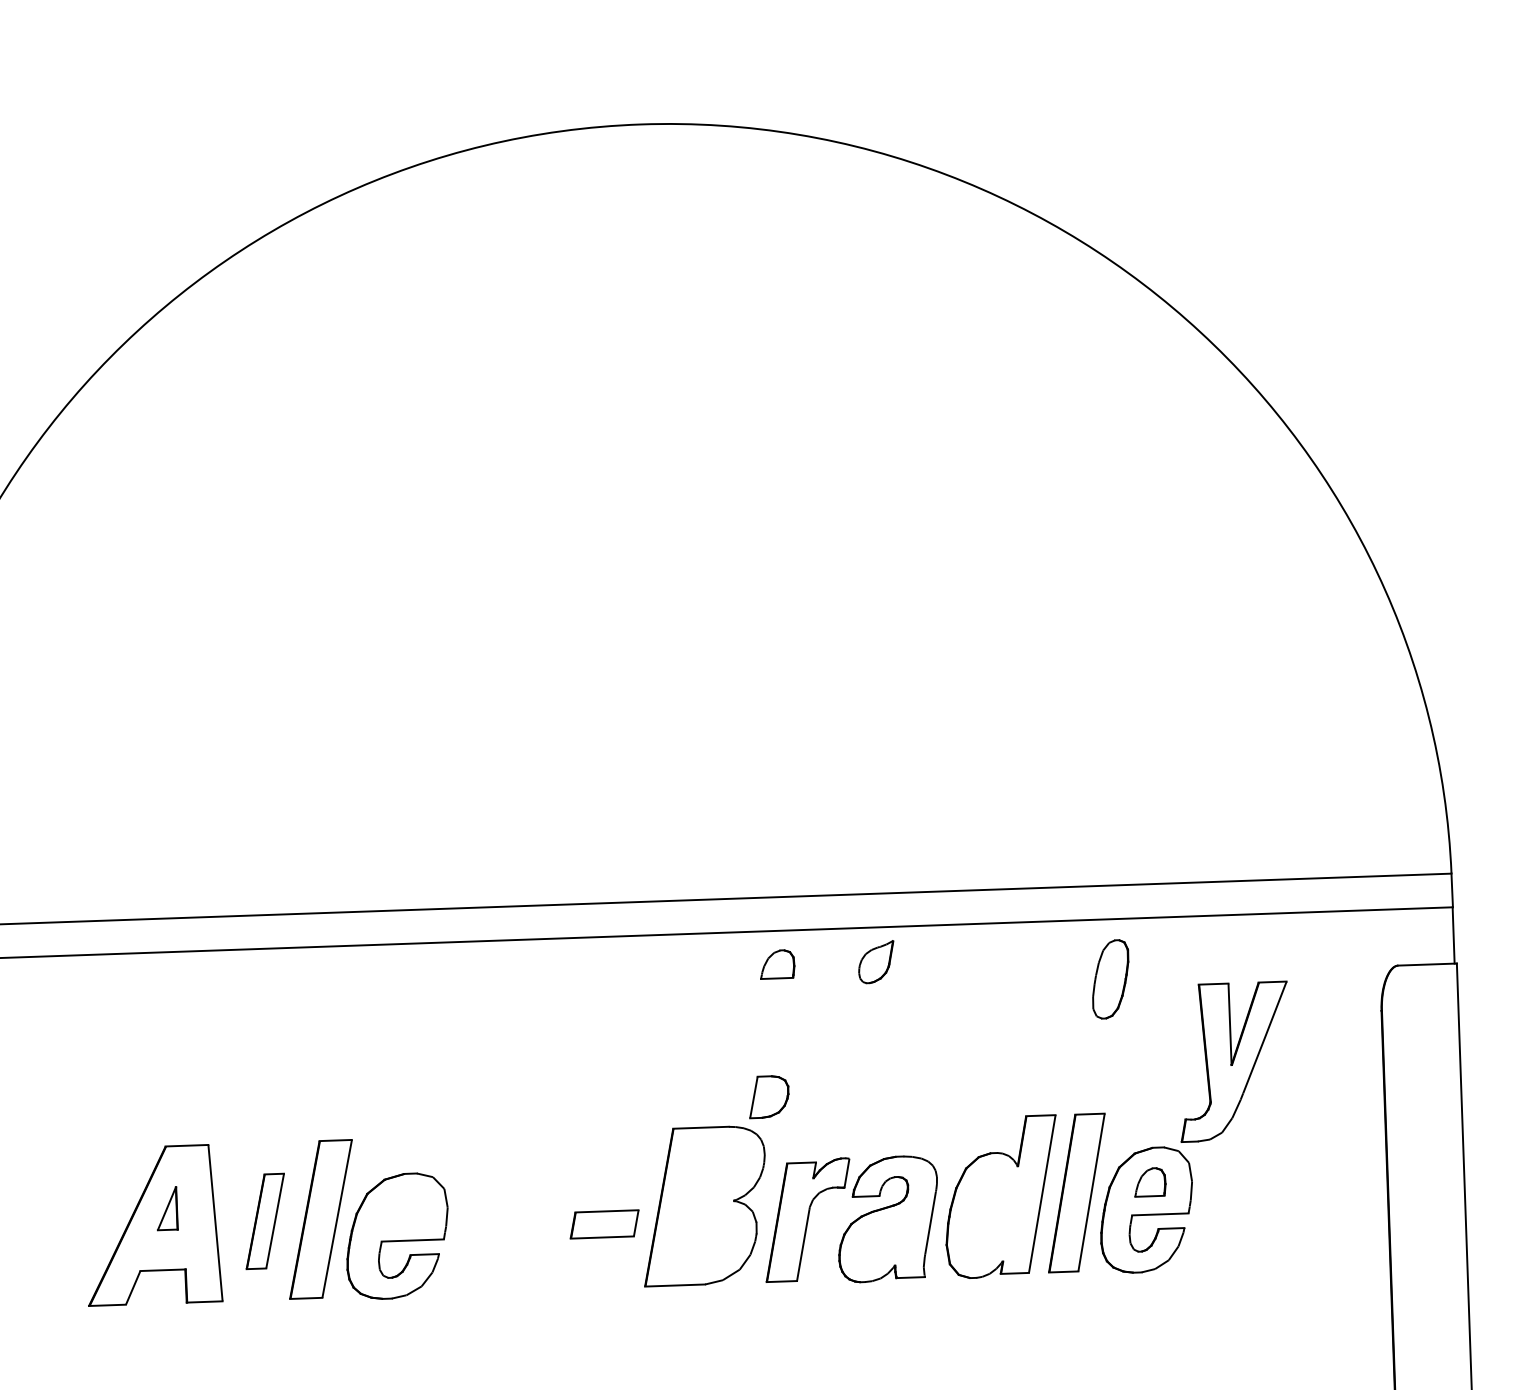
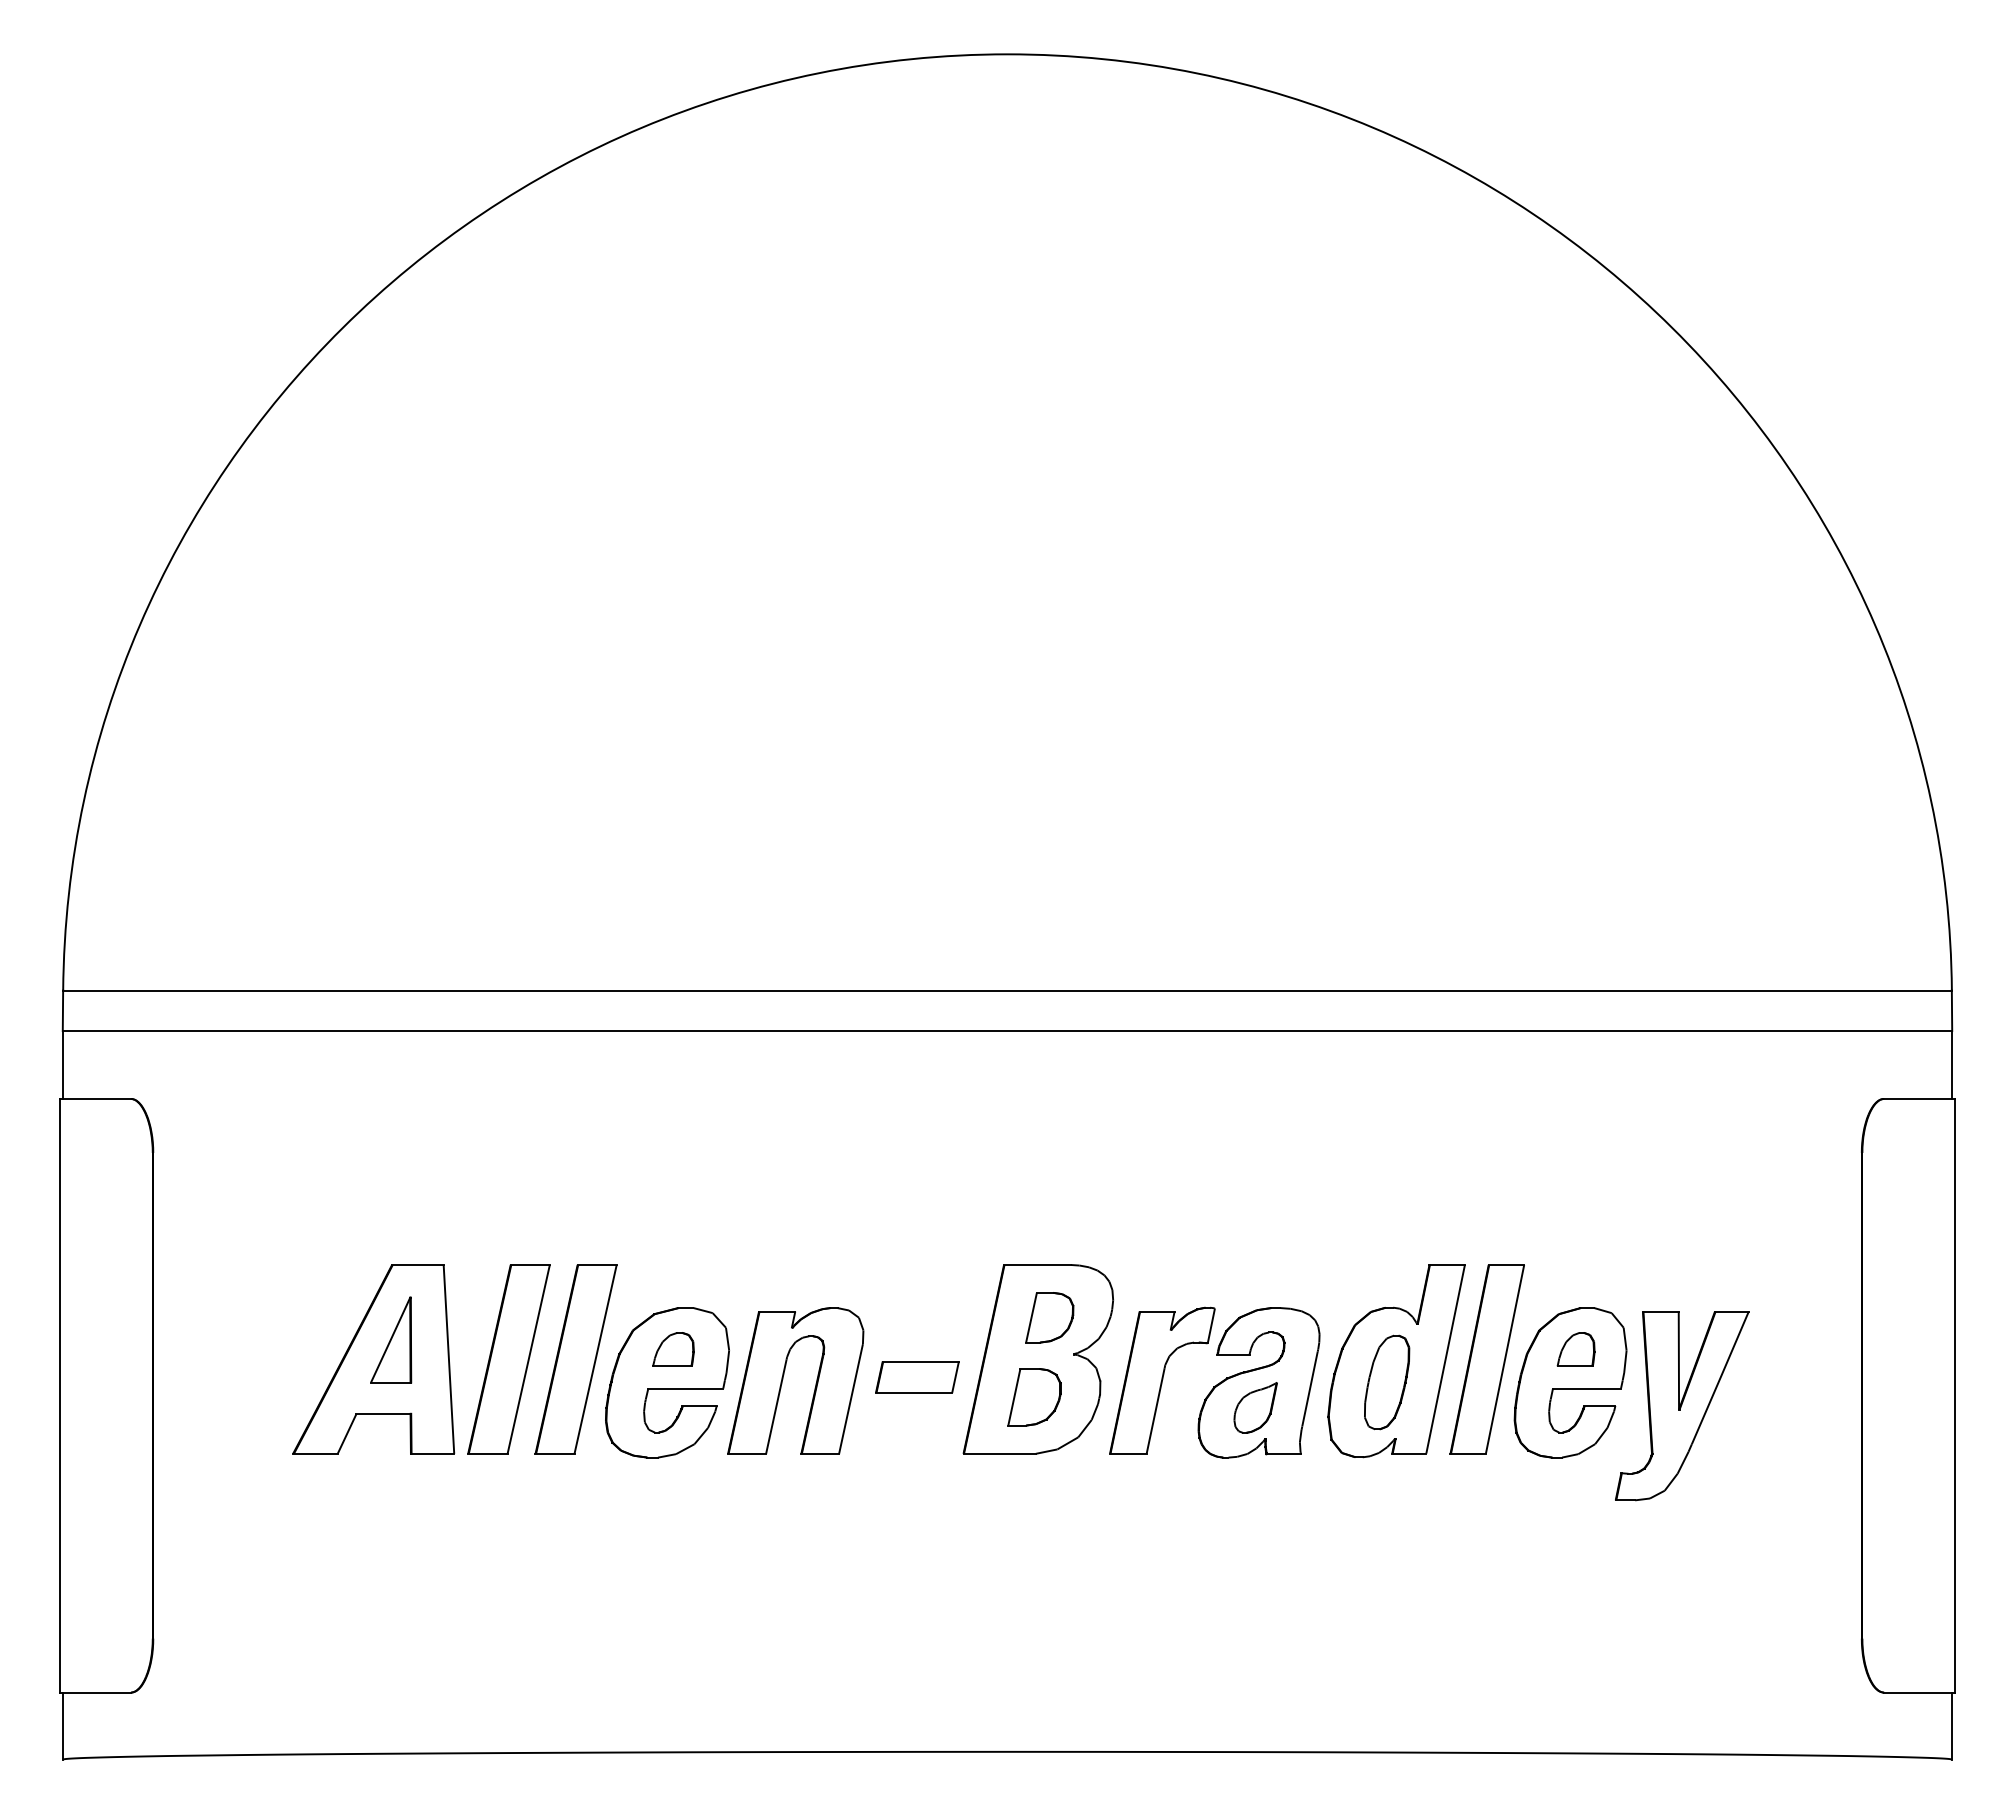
part: (876, 961) -> (1255, 1407), moved
part: (777, 964) -> (673, 1349), moved
part: (1111, 979) -> (1387, 1382), moved
part: (1234, 1062) -> (1682, 1406), moved
part: (768, 1096) -> (1049, 1317), moved
part: (167, 1208) -> (391, 1339), size x1.67
part: (264, 1221) -> (508, 1359), size x1.67
part: (493, 1230) -> (783, 1379), added
part: (702, 1237) -> (1034, 1397), added

